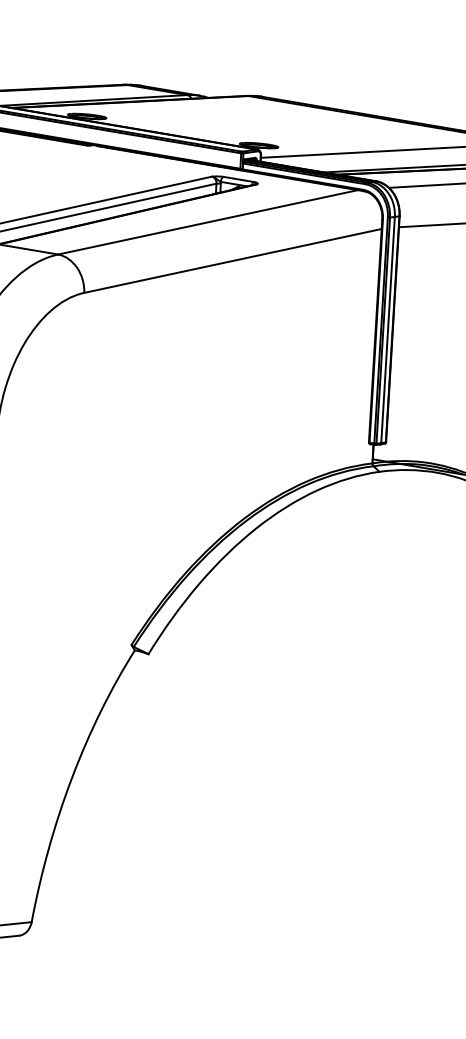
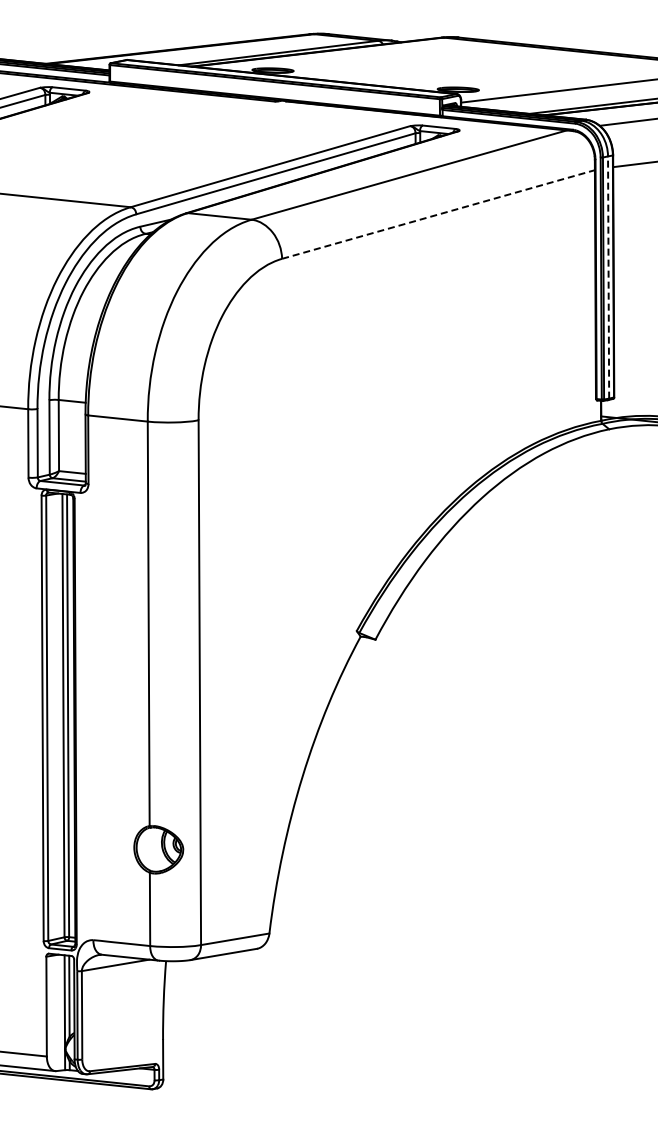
line: (233, 260) -> (438, 214), solid -> dashed
line: (387, 330) -> (608, 277), solid -> dashed

